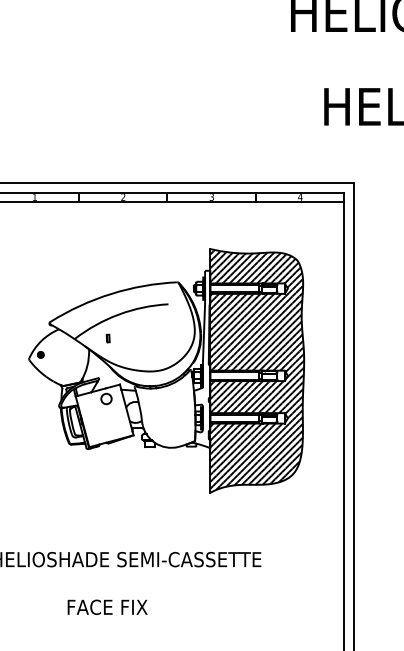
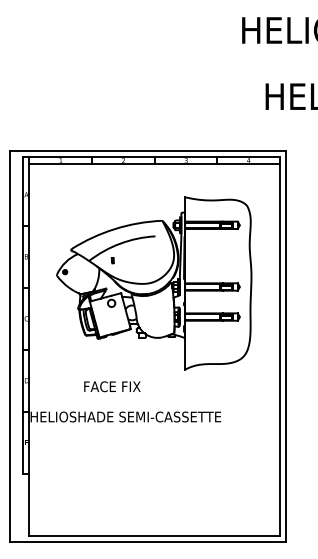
hatch: (257, 369) -> (218, 282), removed
text: (107, 606) -> (112, 386), moved

